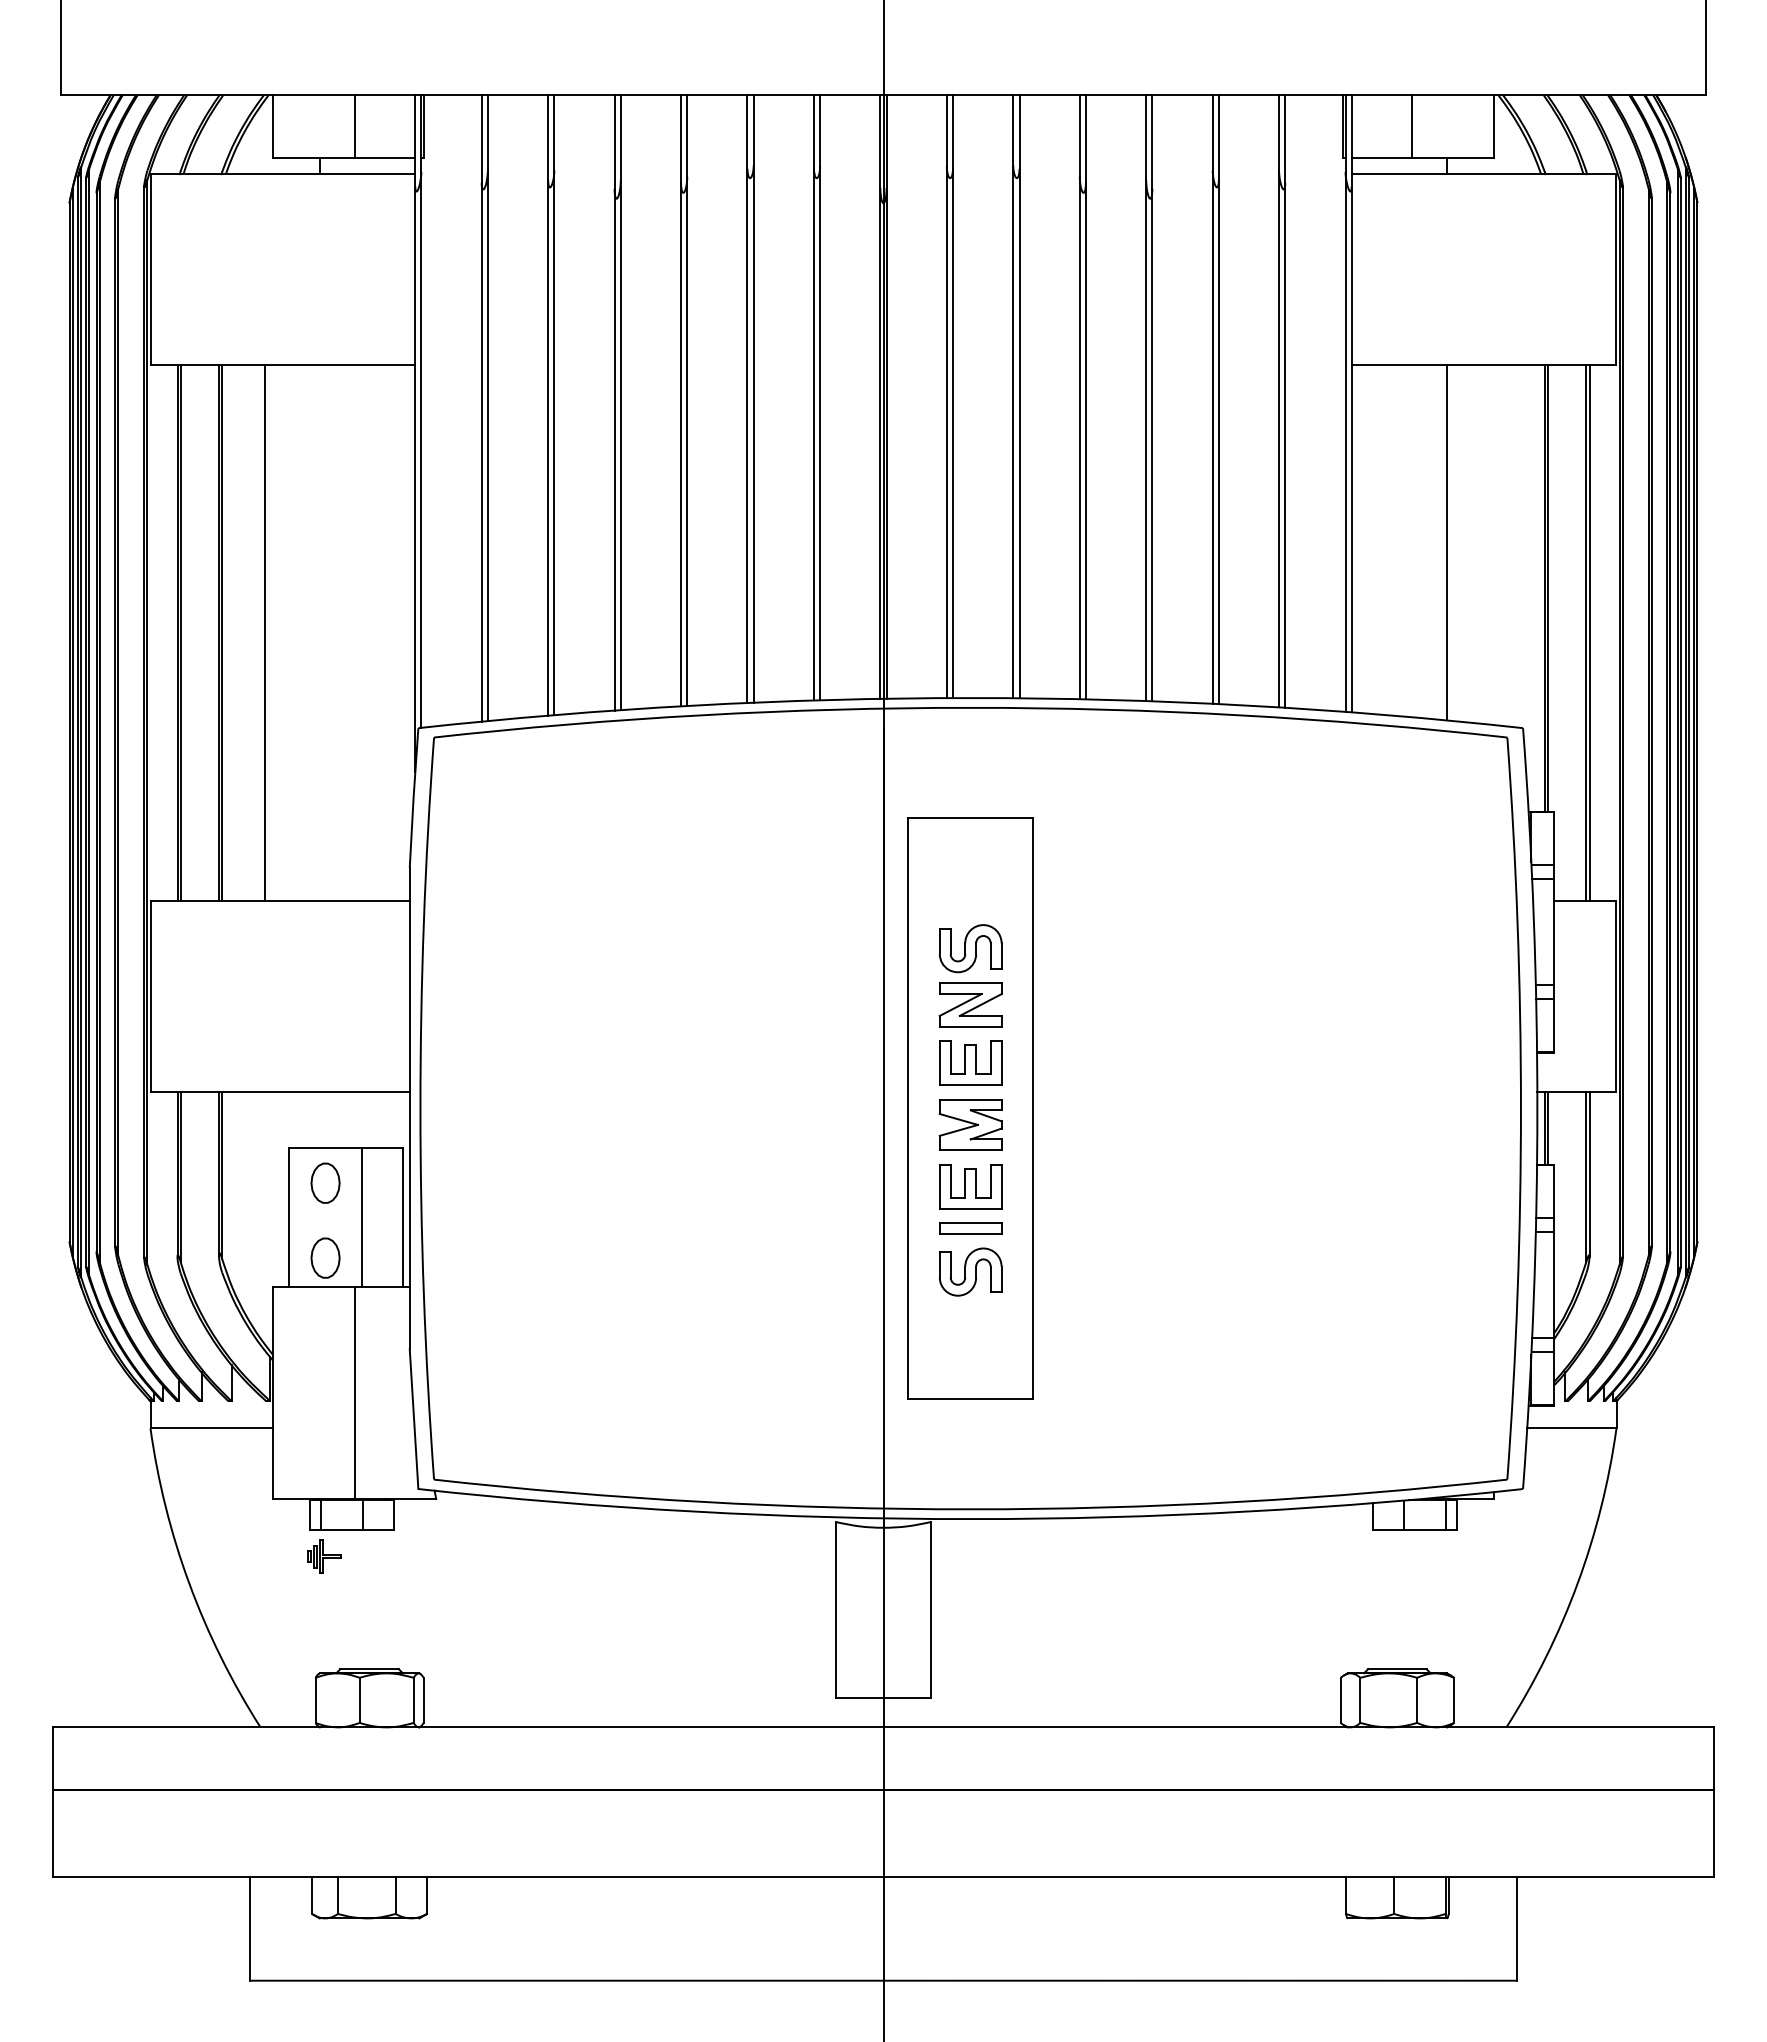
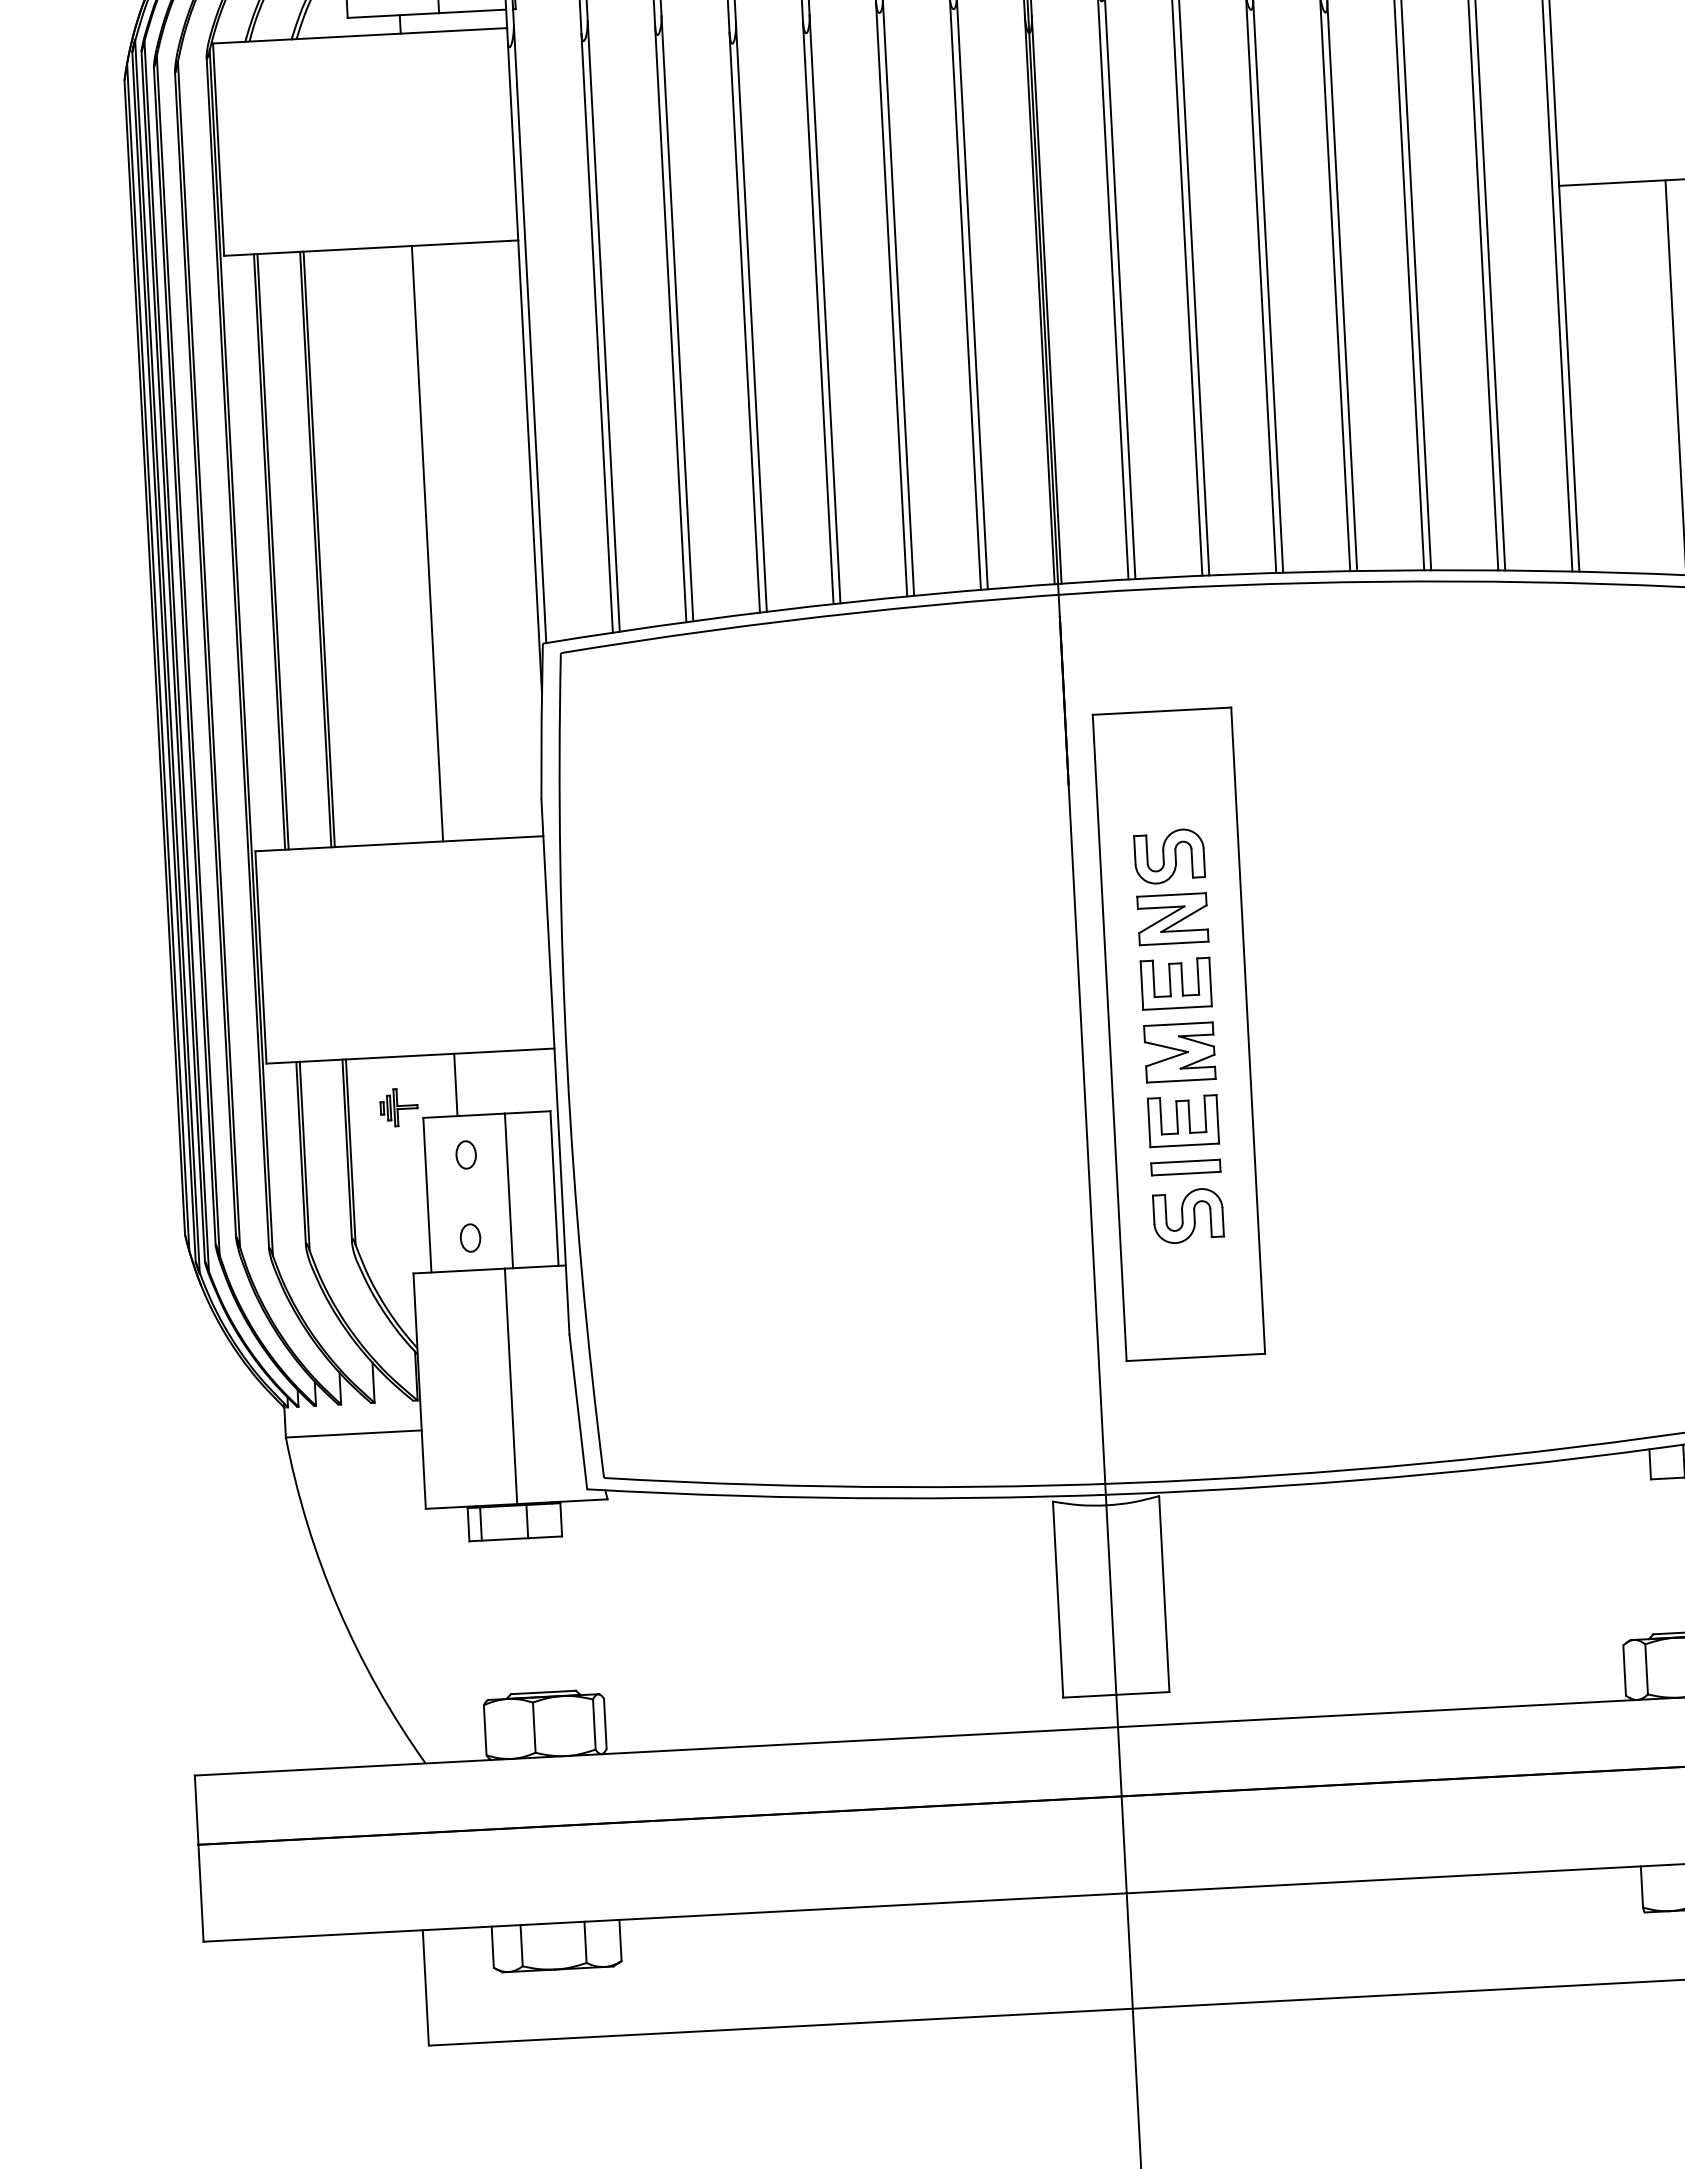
line: (264, 632) -> (427, 543), moved
line: (319, 1119) -> (455, 1084), added
part: (325, 1183) -> (466, 1155), size x0.62
part: (325, 1257) -> (470, 1237), size x0.62
part: (324, 1556) -> (399, 1107), moved

